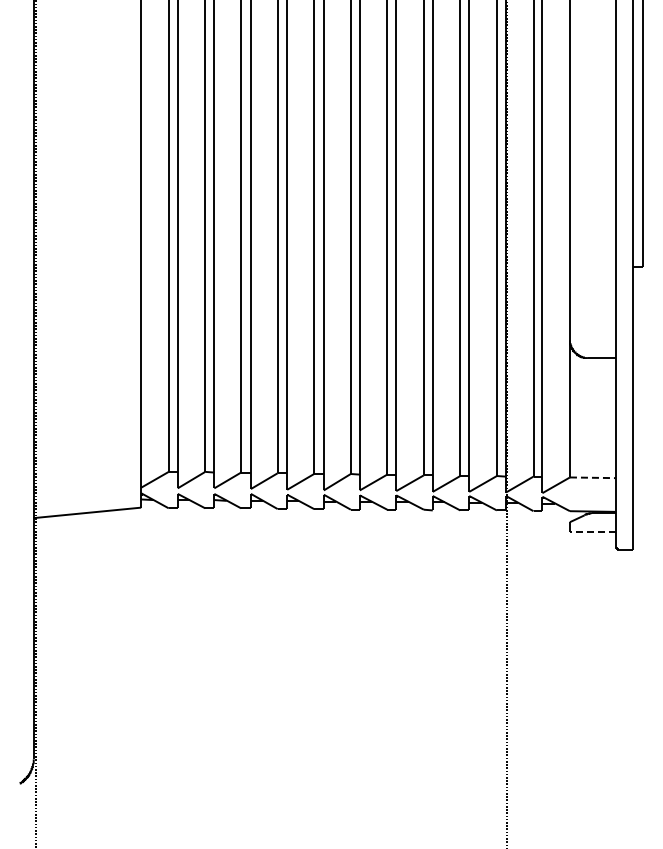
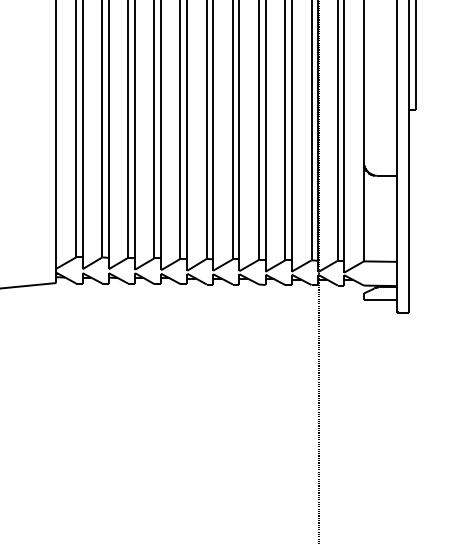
line: (592, 477) -> (380, 261), dashed -> solid
line: (592, 531) -> (380, 300), dashed -> solid

